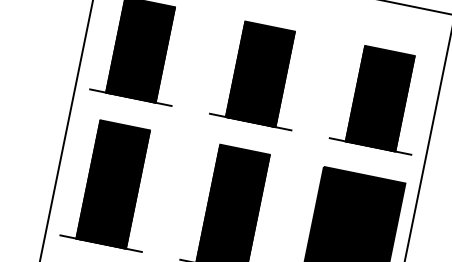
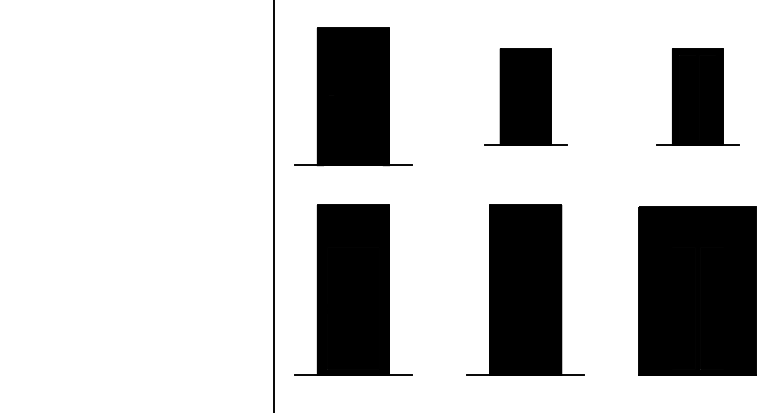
part: (260, 74) -> (525, 96), size x0.7
part: (379, 98) -> (697, 96), size x0.7

